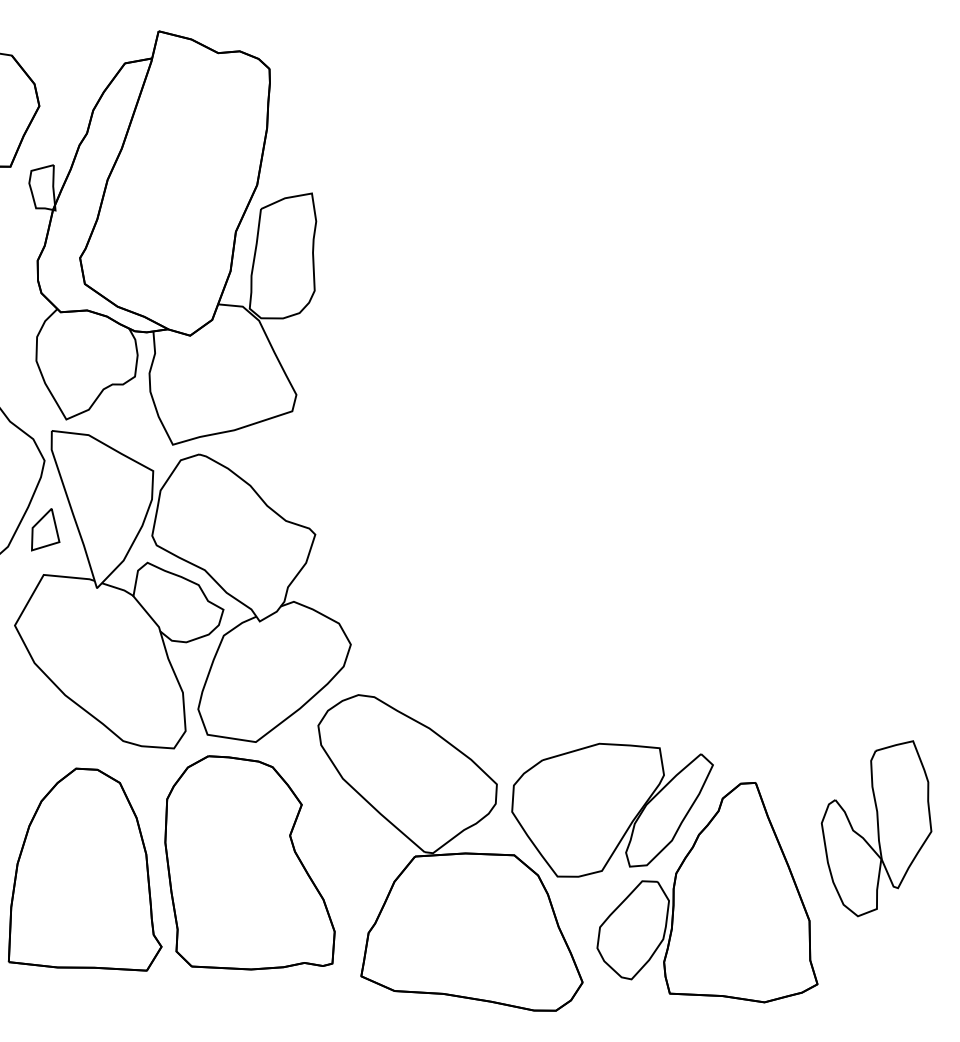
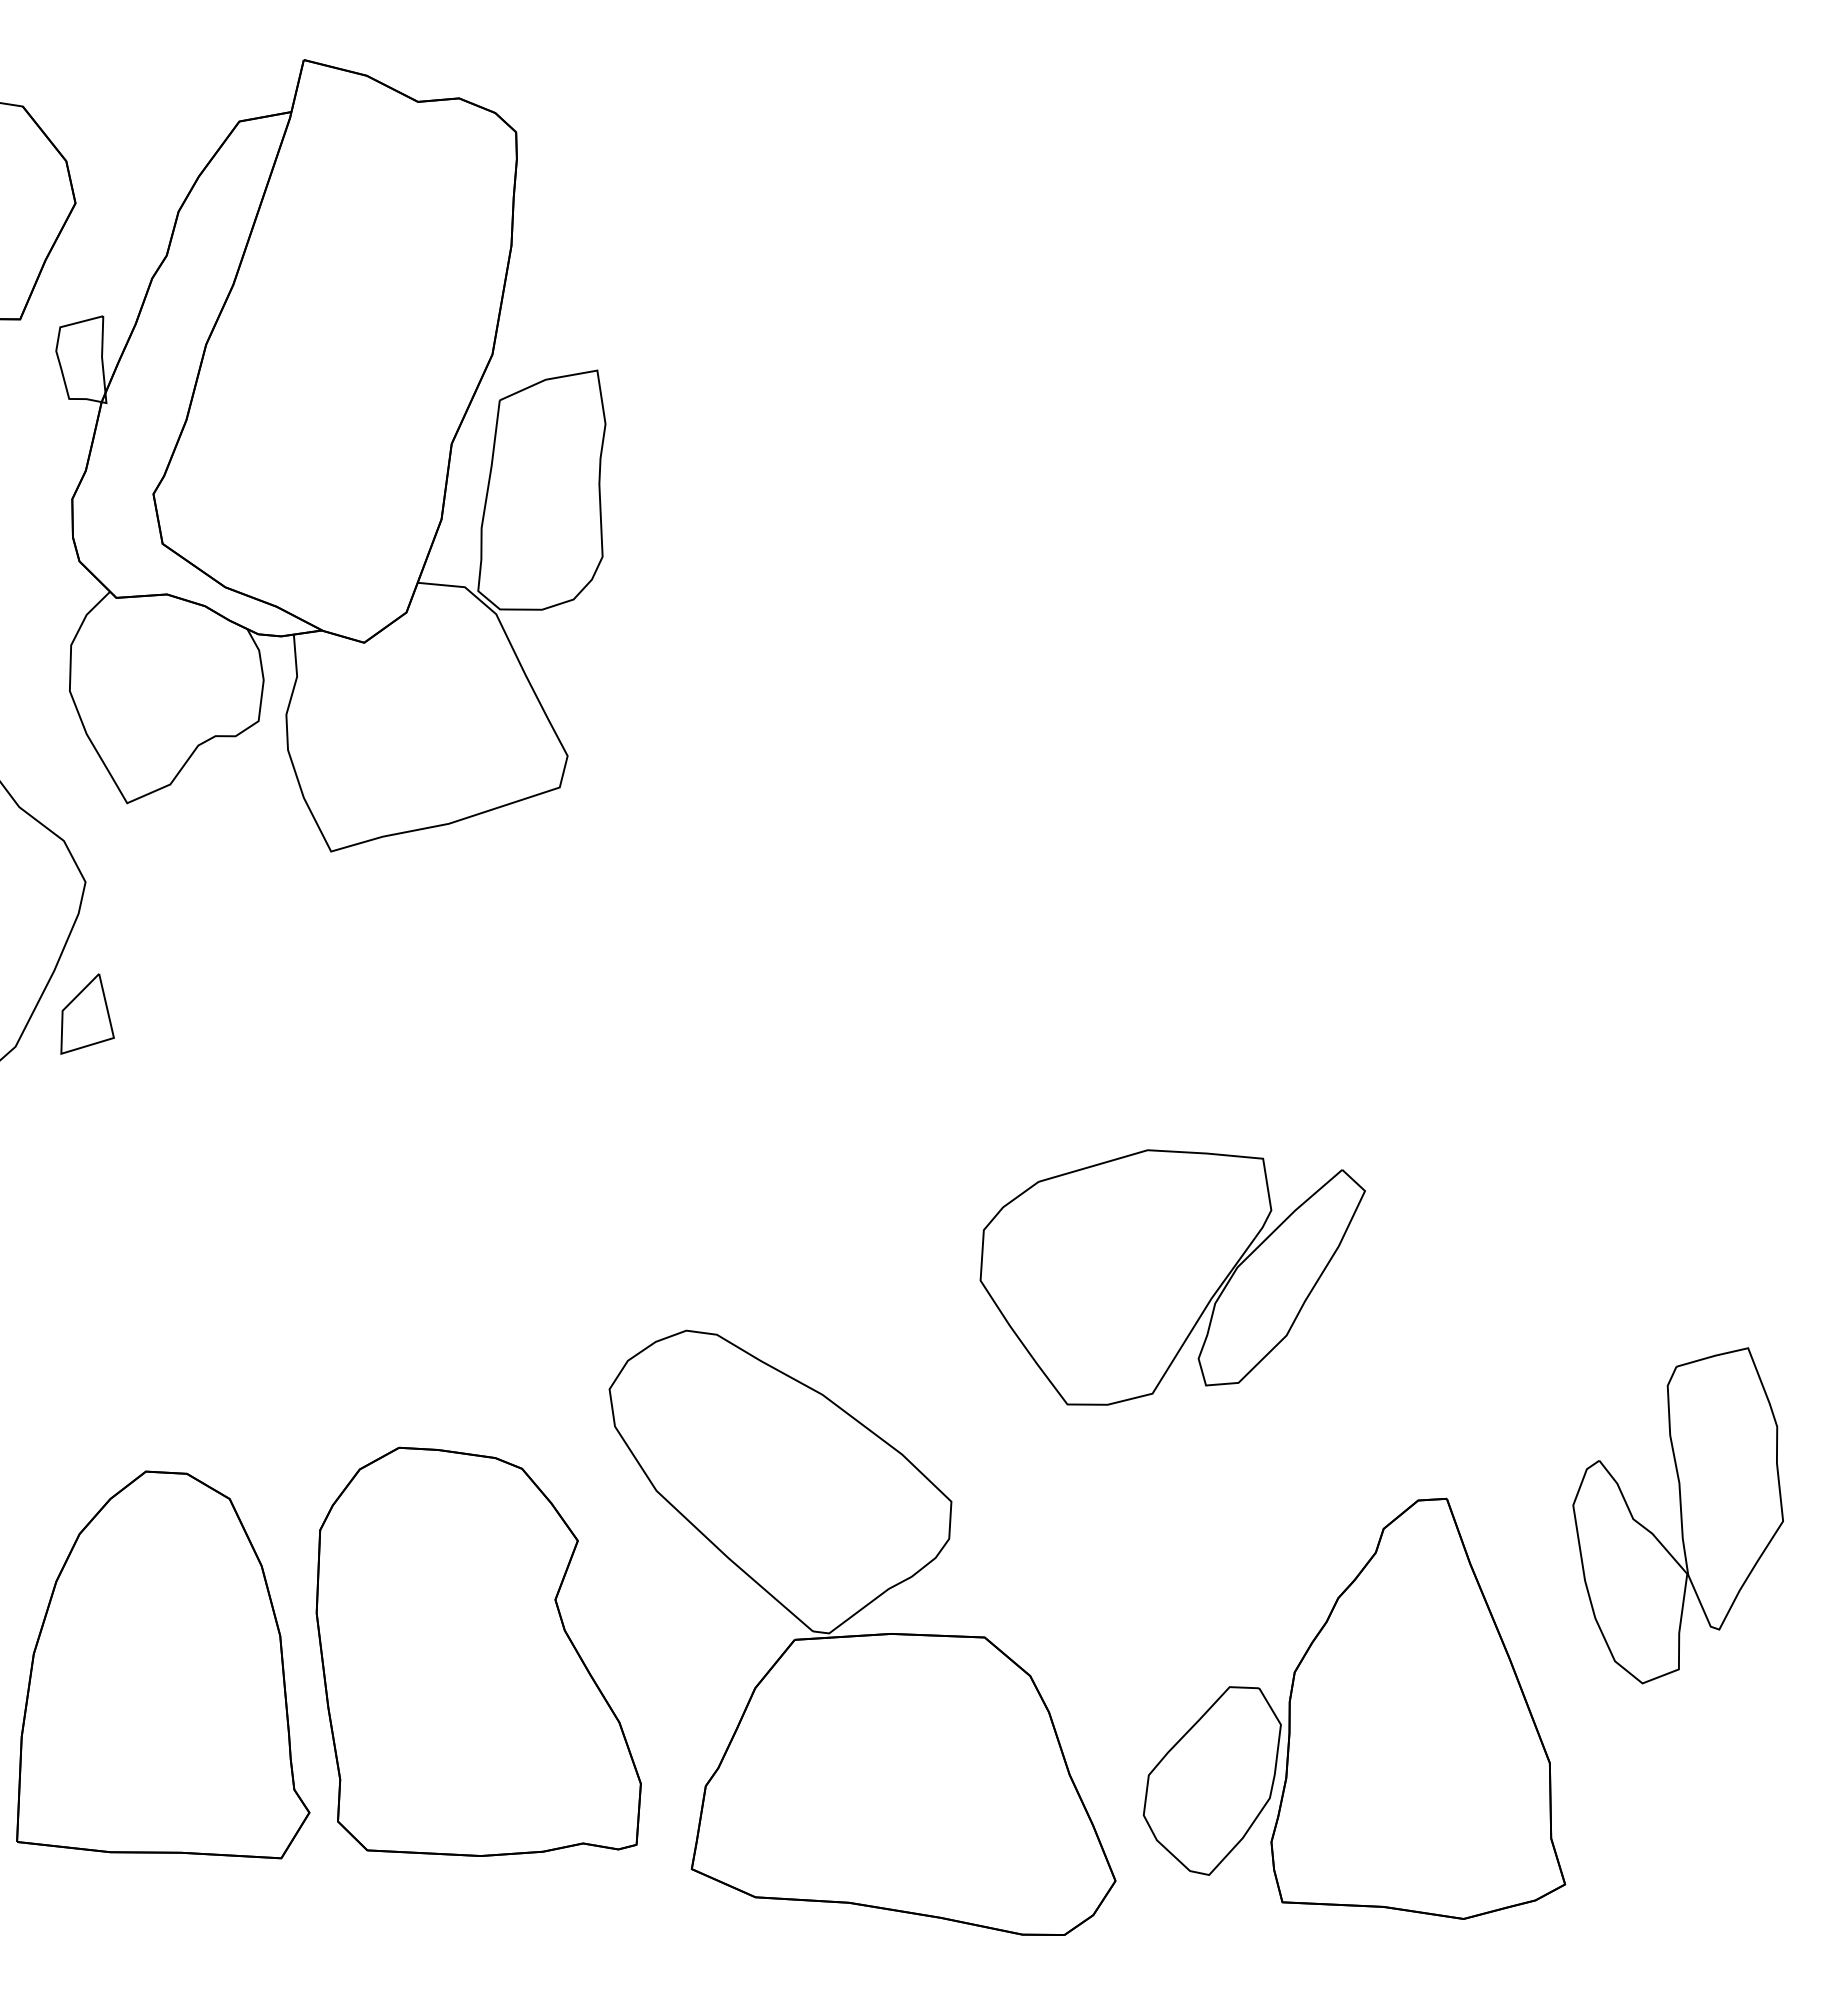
part: (182, 589) -> (349, 1128), removed
part: (612, 809) -> (1172, 1276), moved
part: (876, 828) -> (1678, 1515), moved

